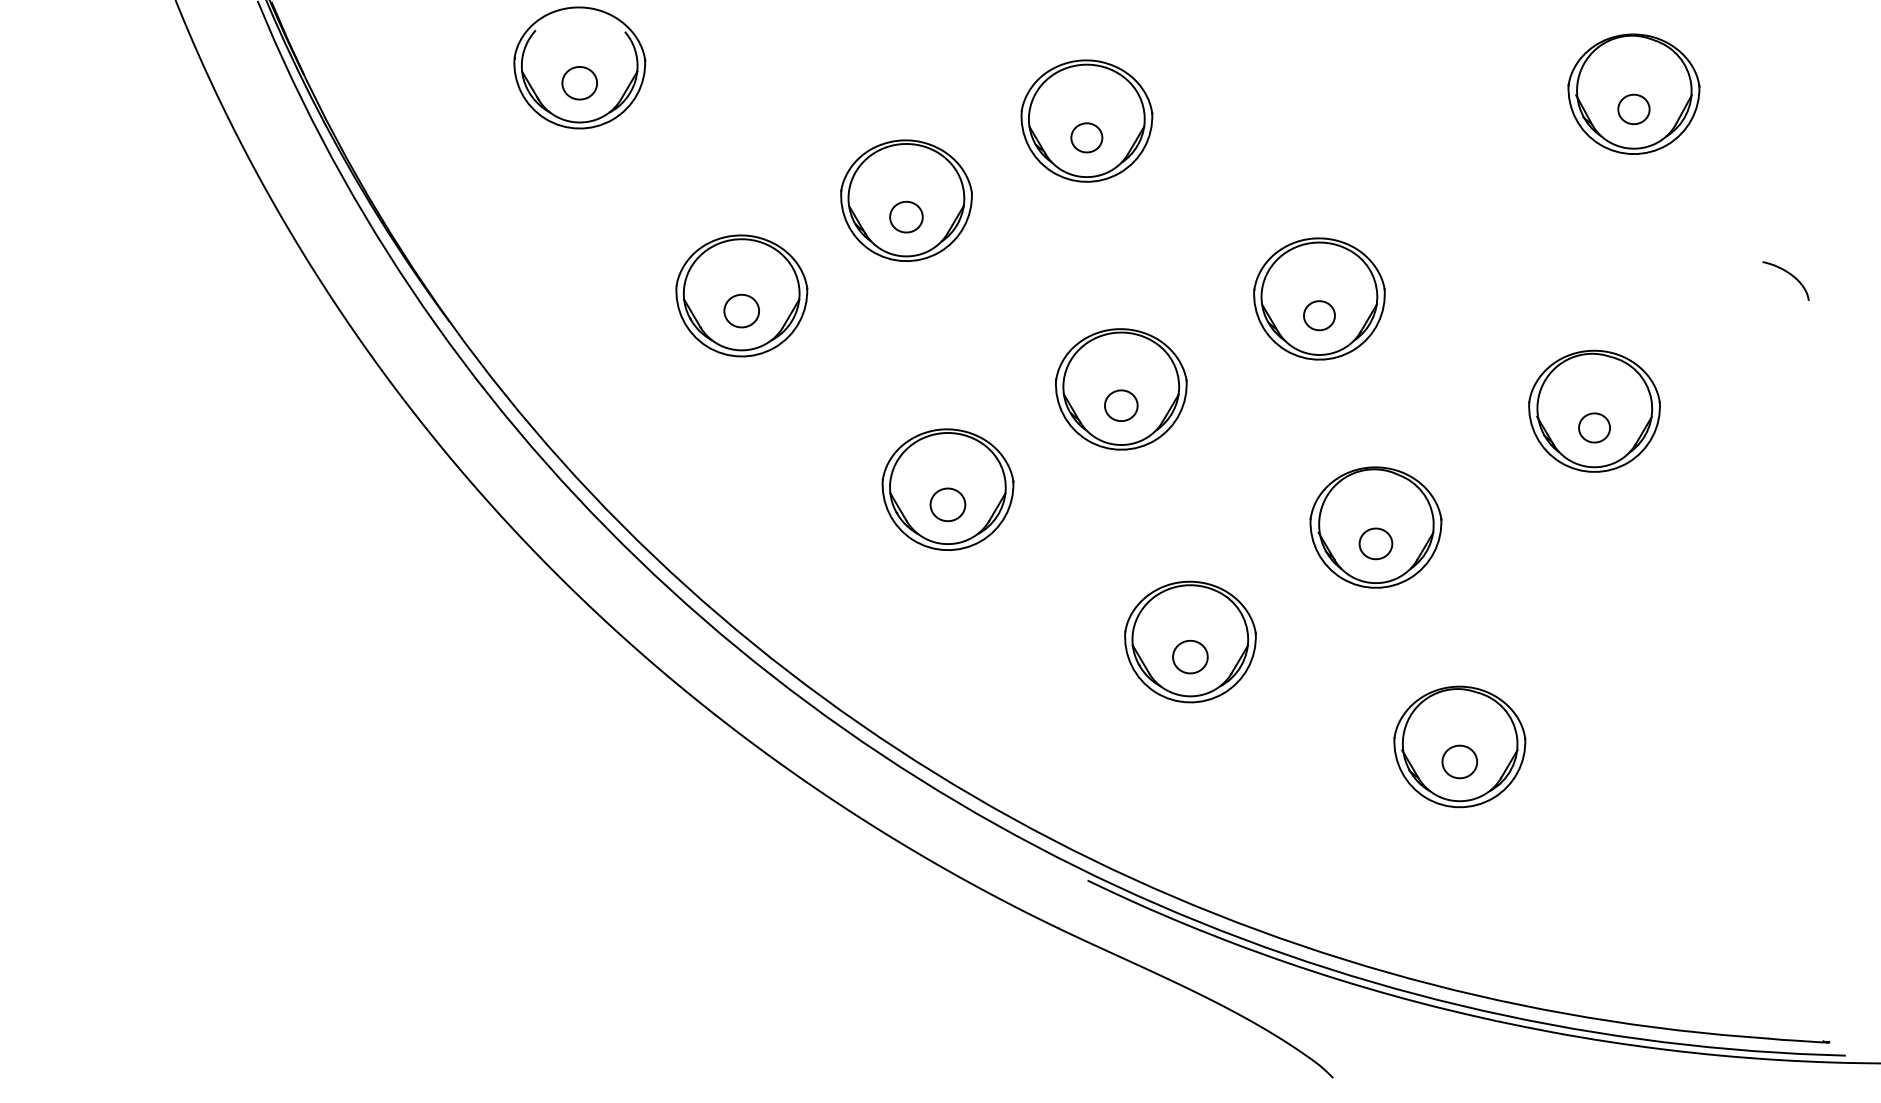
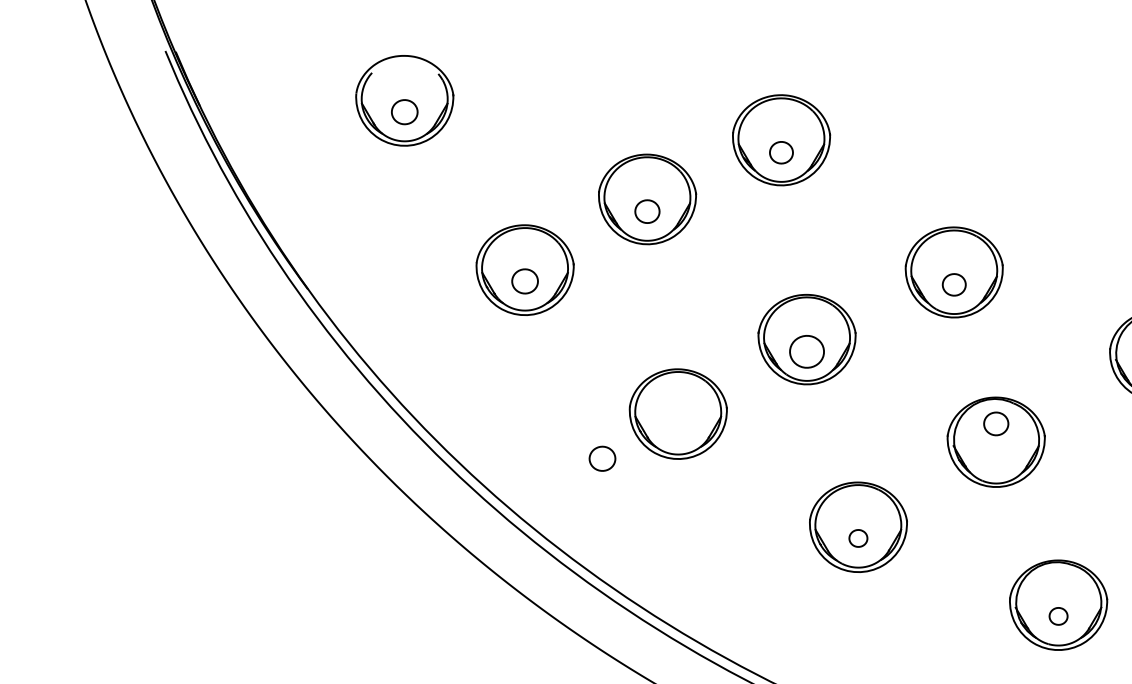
part: (1121, 405) -> (807, 351), size x1.4
part: (947, 504) -> (602, 458), moved
part: (1375, 543) -> (995, 423), moved
part: (1190, 656) -> (858, 538), size x0.7
part: (1459, 761) -> (1058, 616), size x0.7

